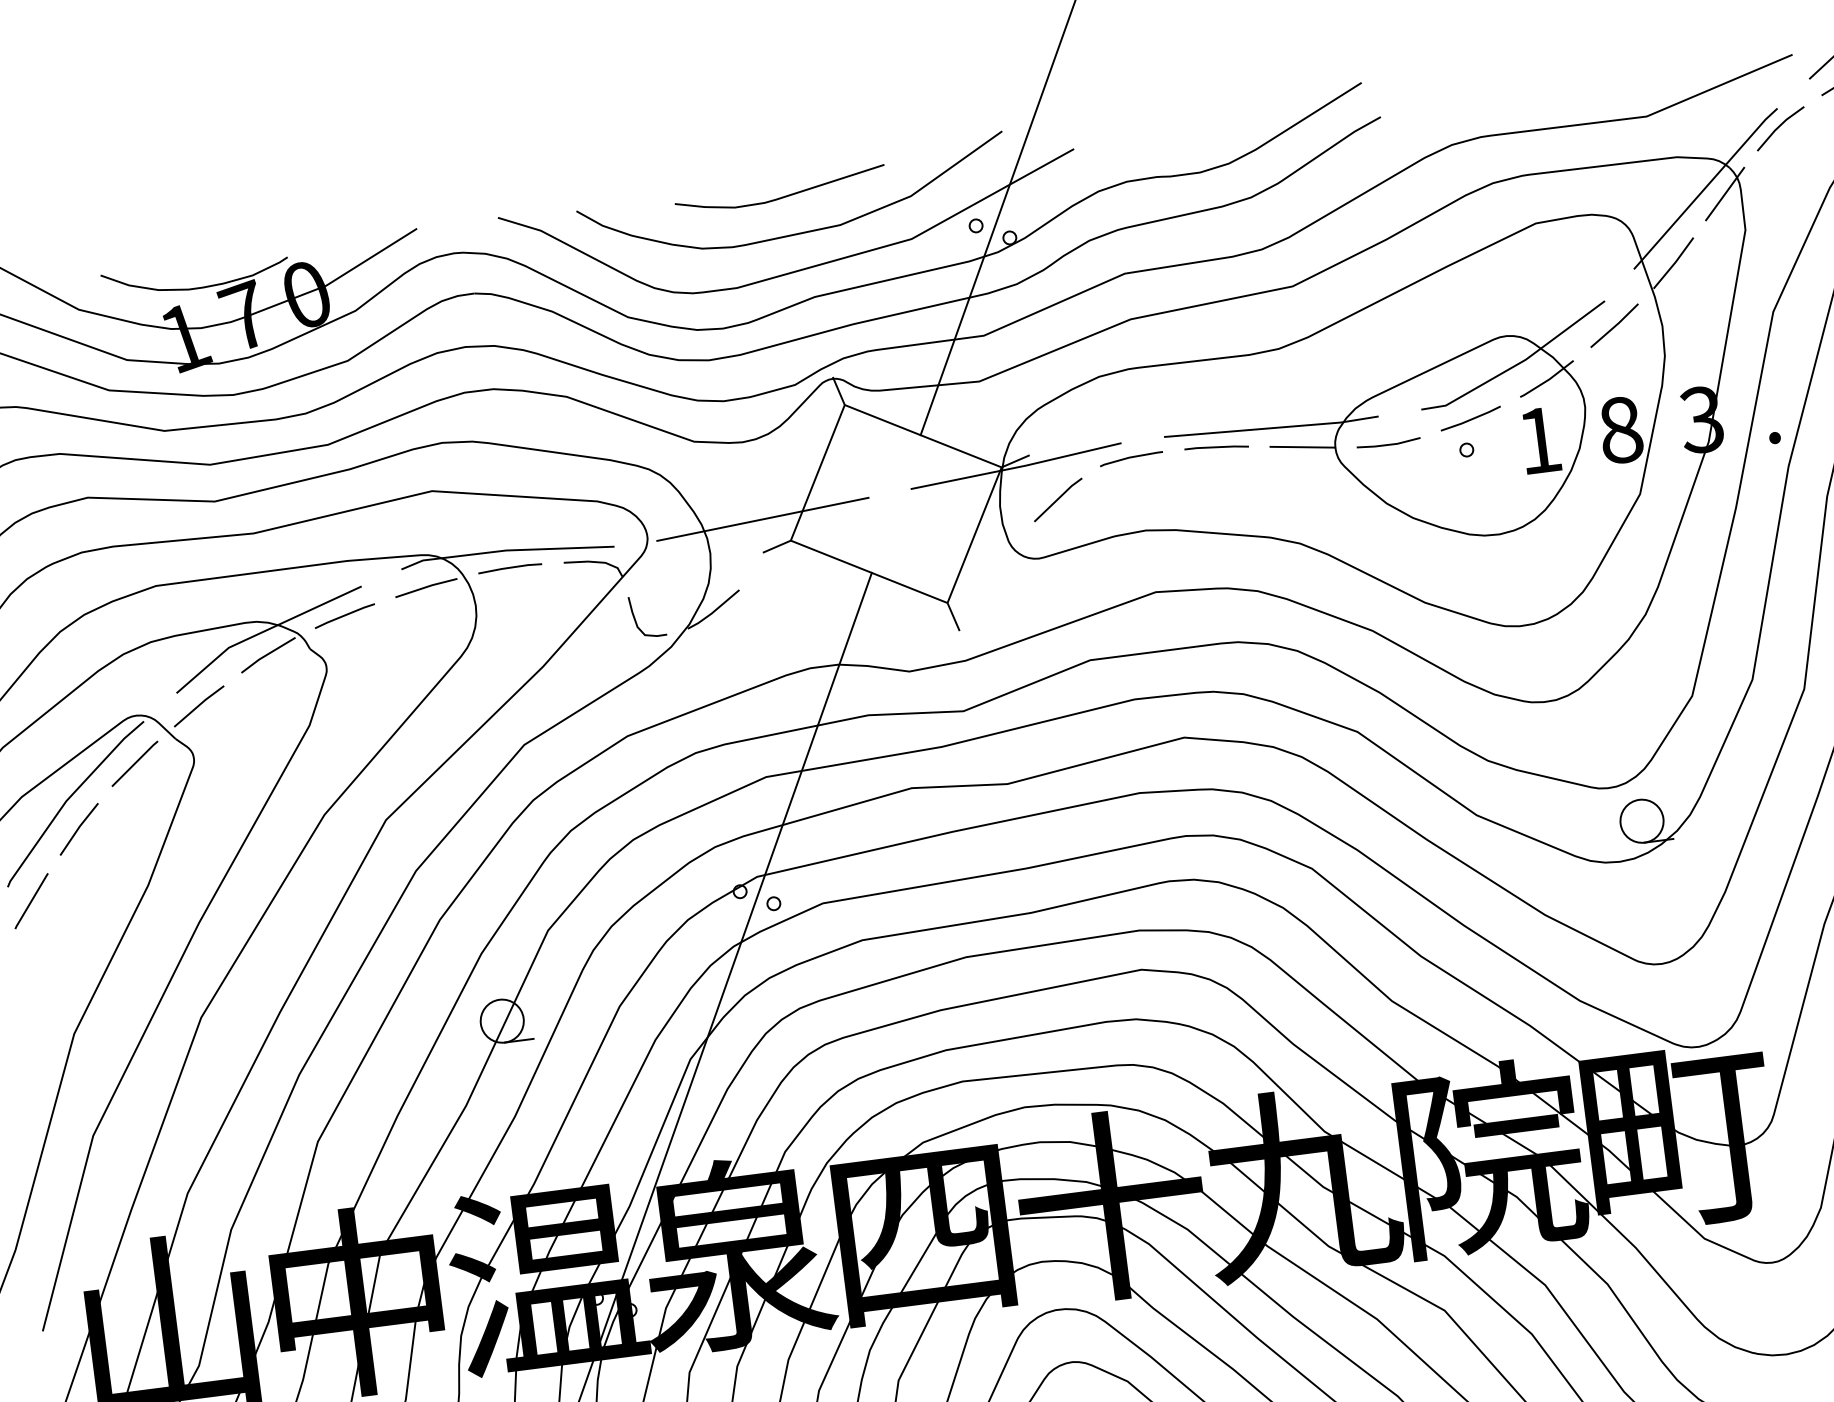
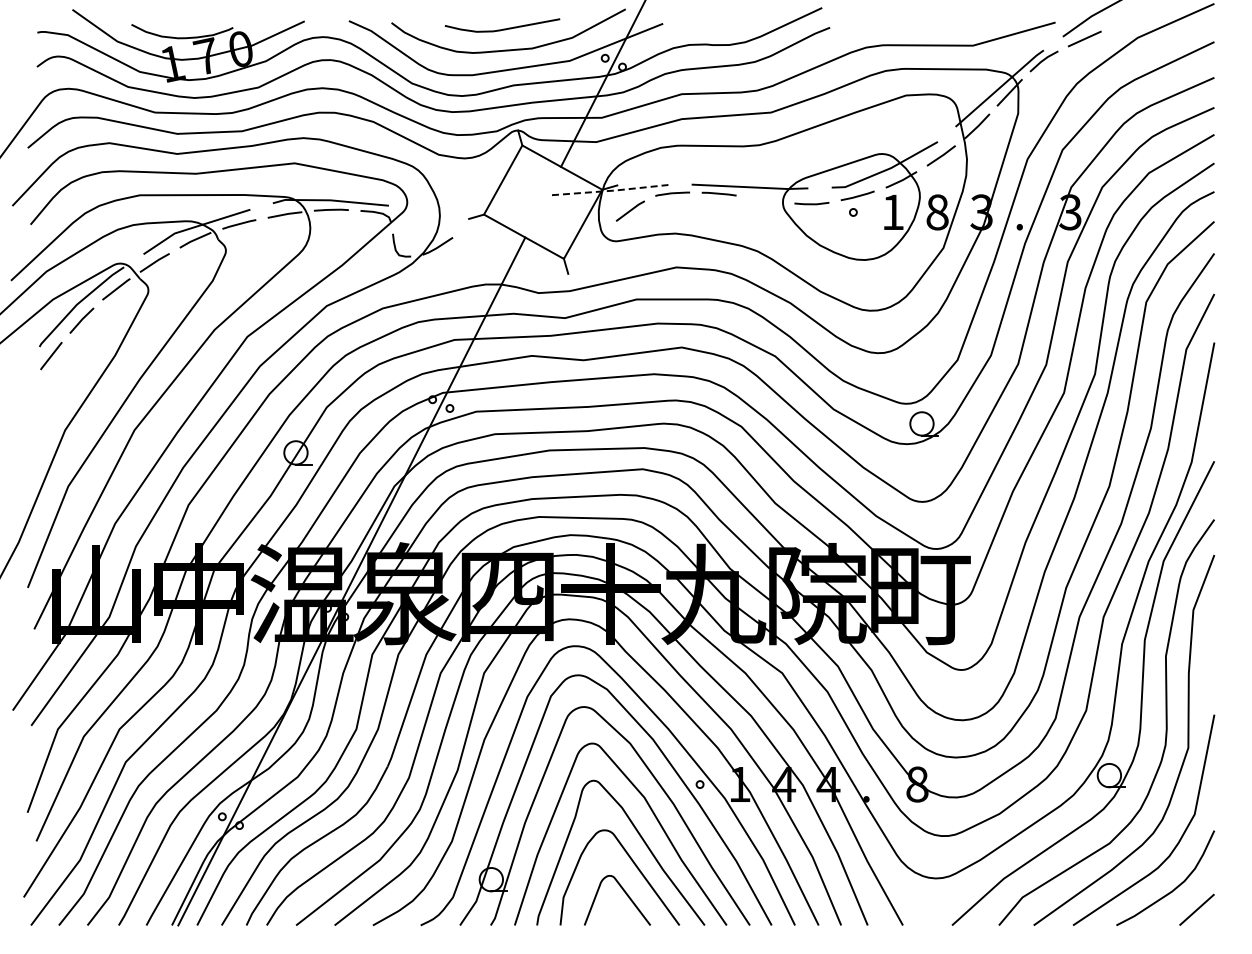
line: (1302, 446) -> (765, 199), removed
line: (1018, 466) -> (611, 190), solid -> dashed
line: (762, 517) -> (470, 200), removed

